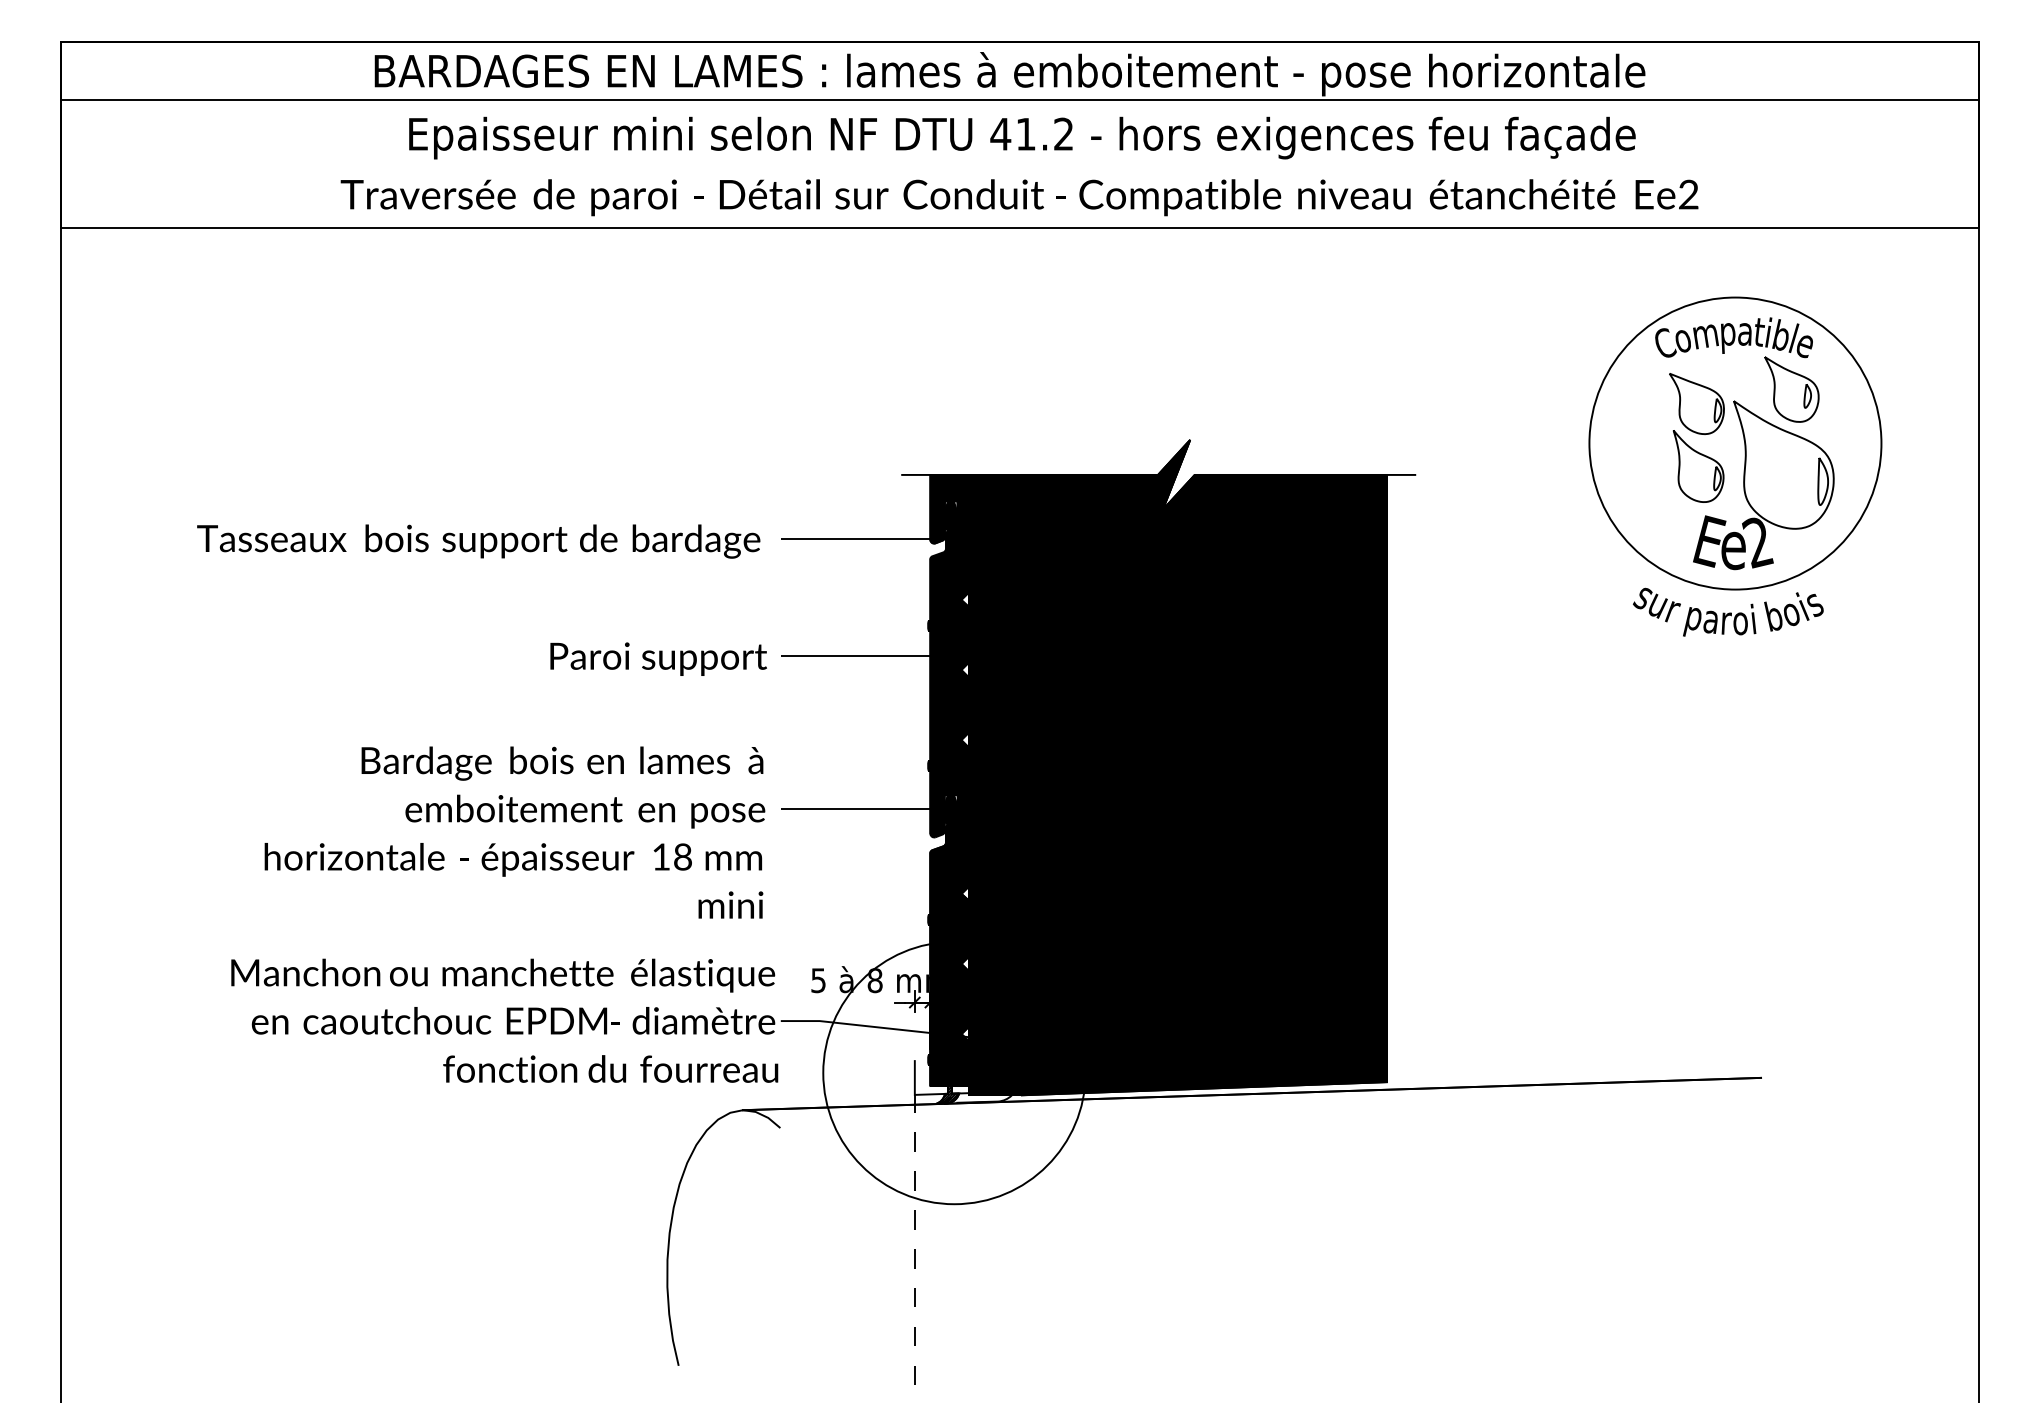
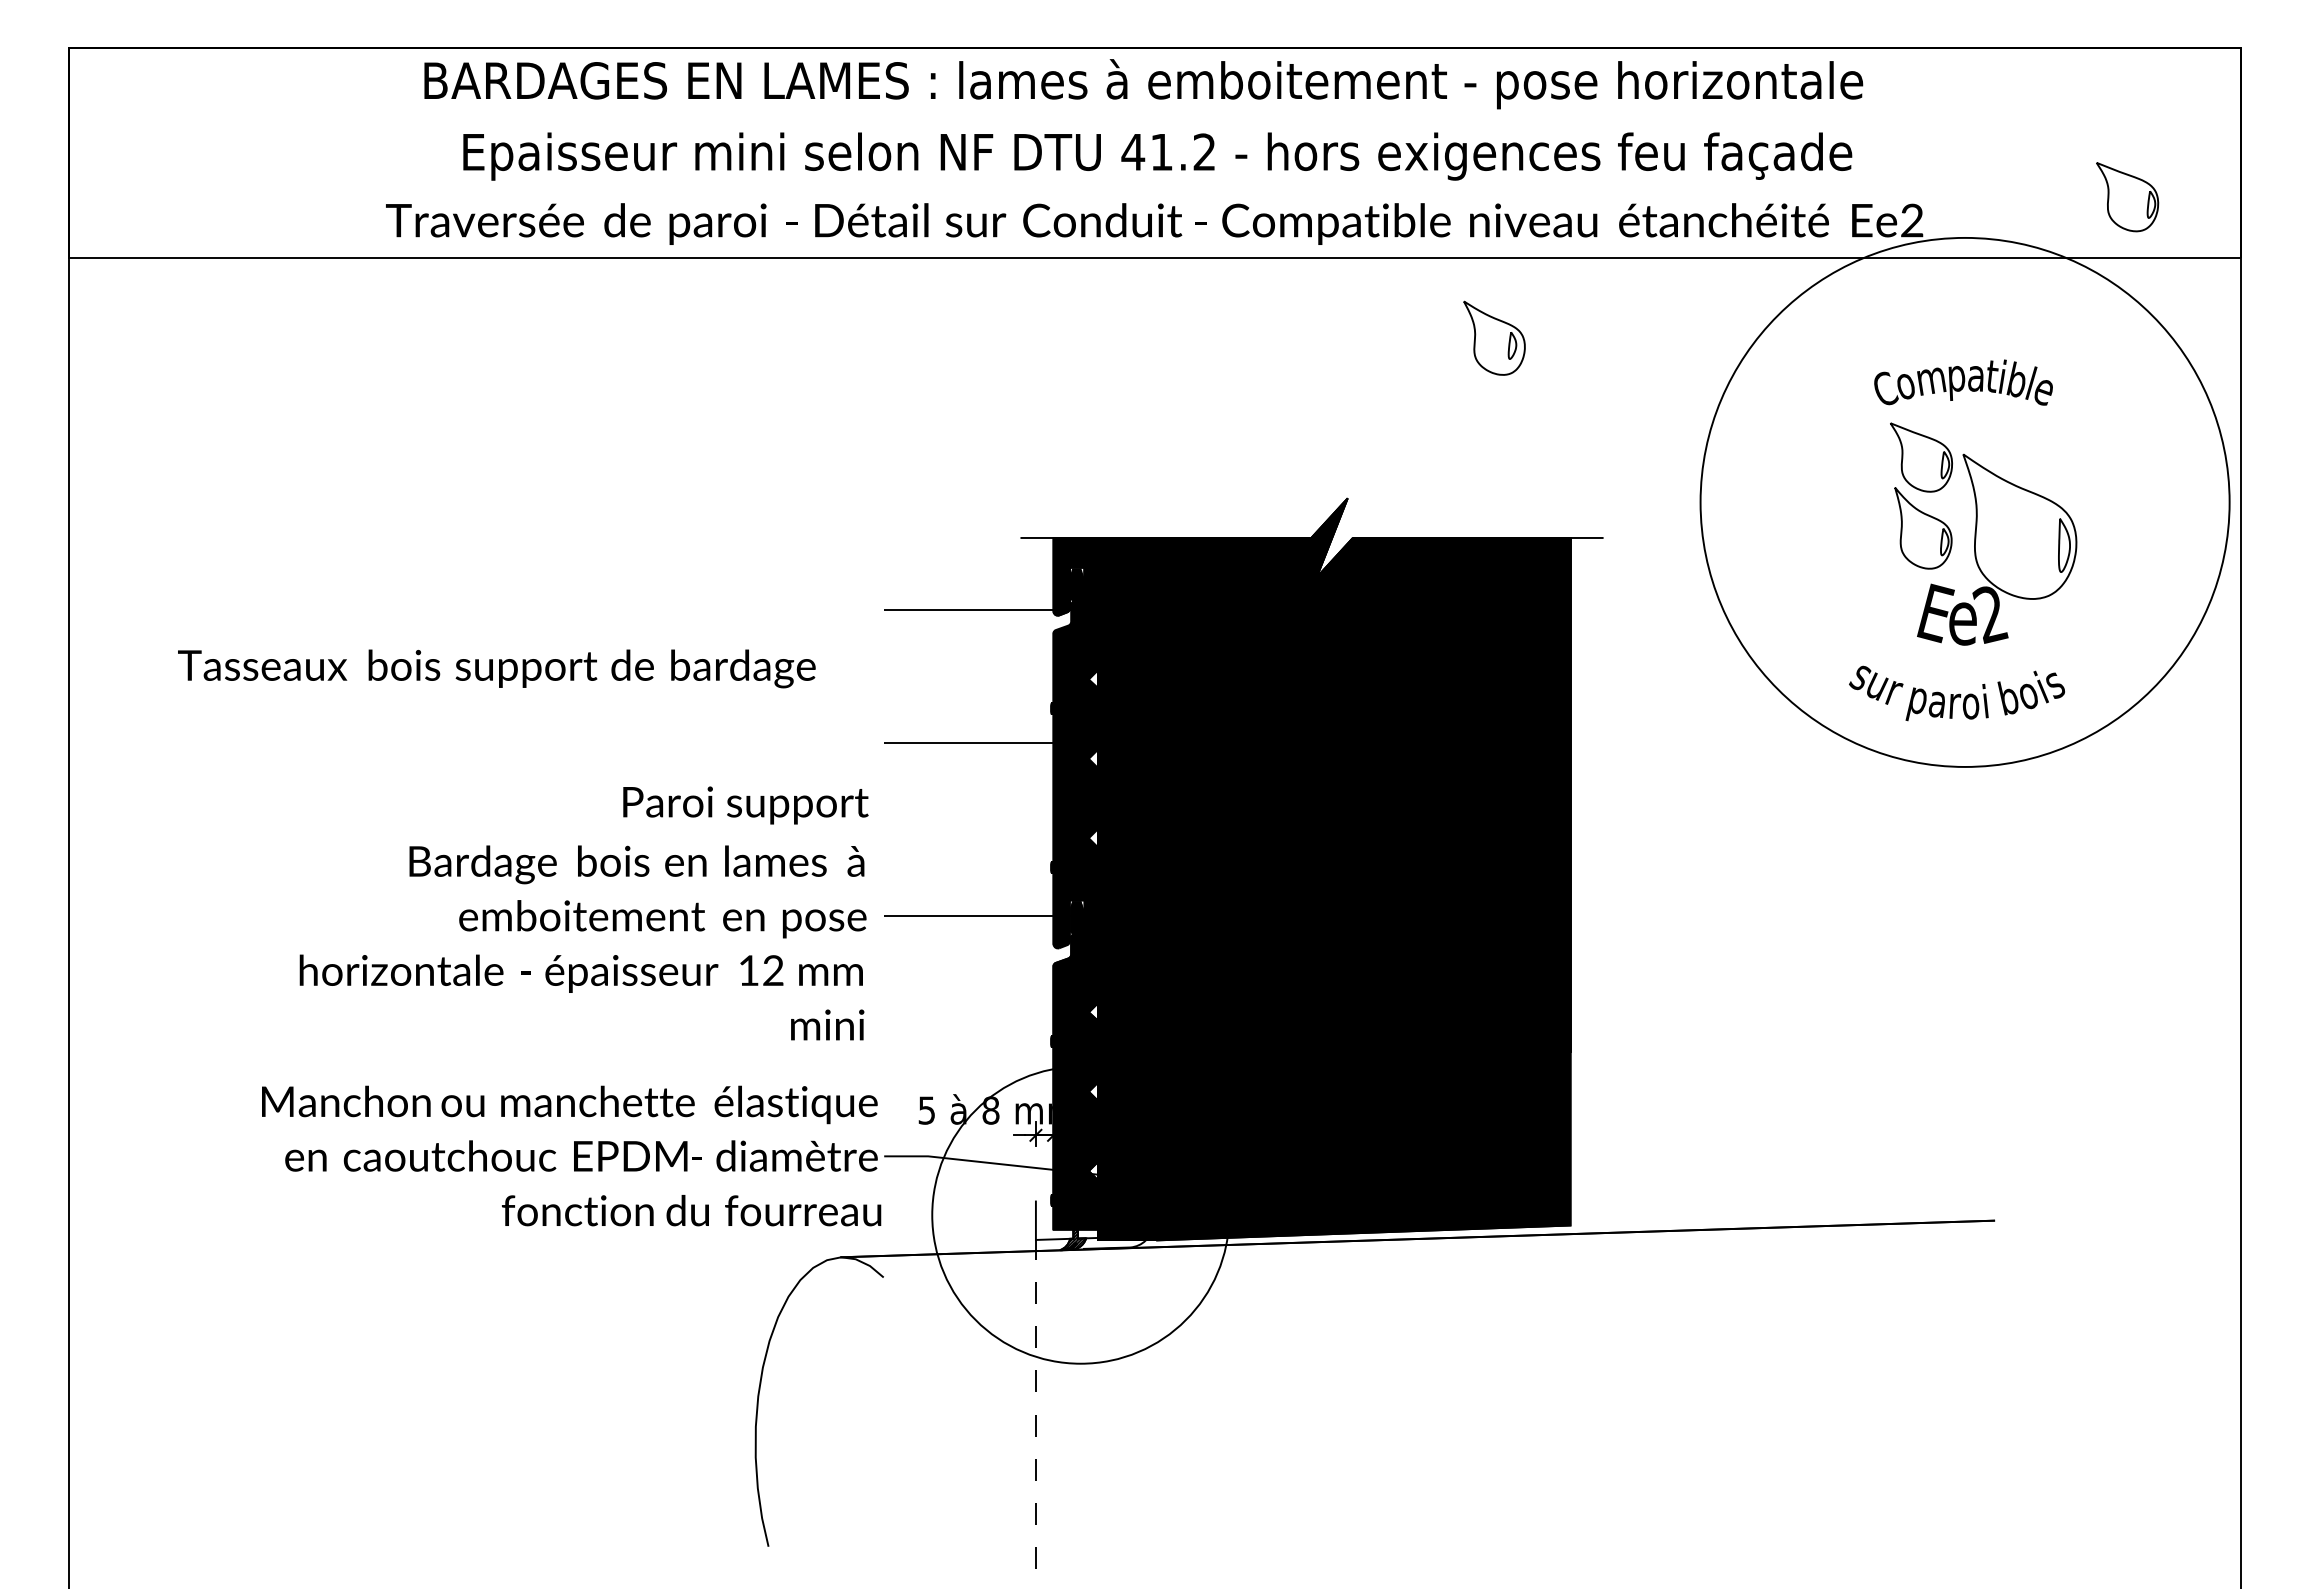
line: (1019, 100) -> (1154, 113), removed
part: (1878, 173) -> (2127, 196), added
part: (1791, 389) -> (1494, 338), moved
circle: (1735, 443) -> (1965, 502), size x1.6
text: (478, 541) -> (496, 668), moved
text: (658, 658) -> (745, 804), moved
text: (682, 857) -> (772, 971), 18 -> 12

